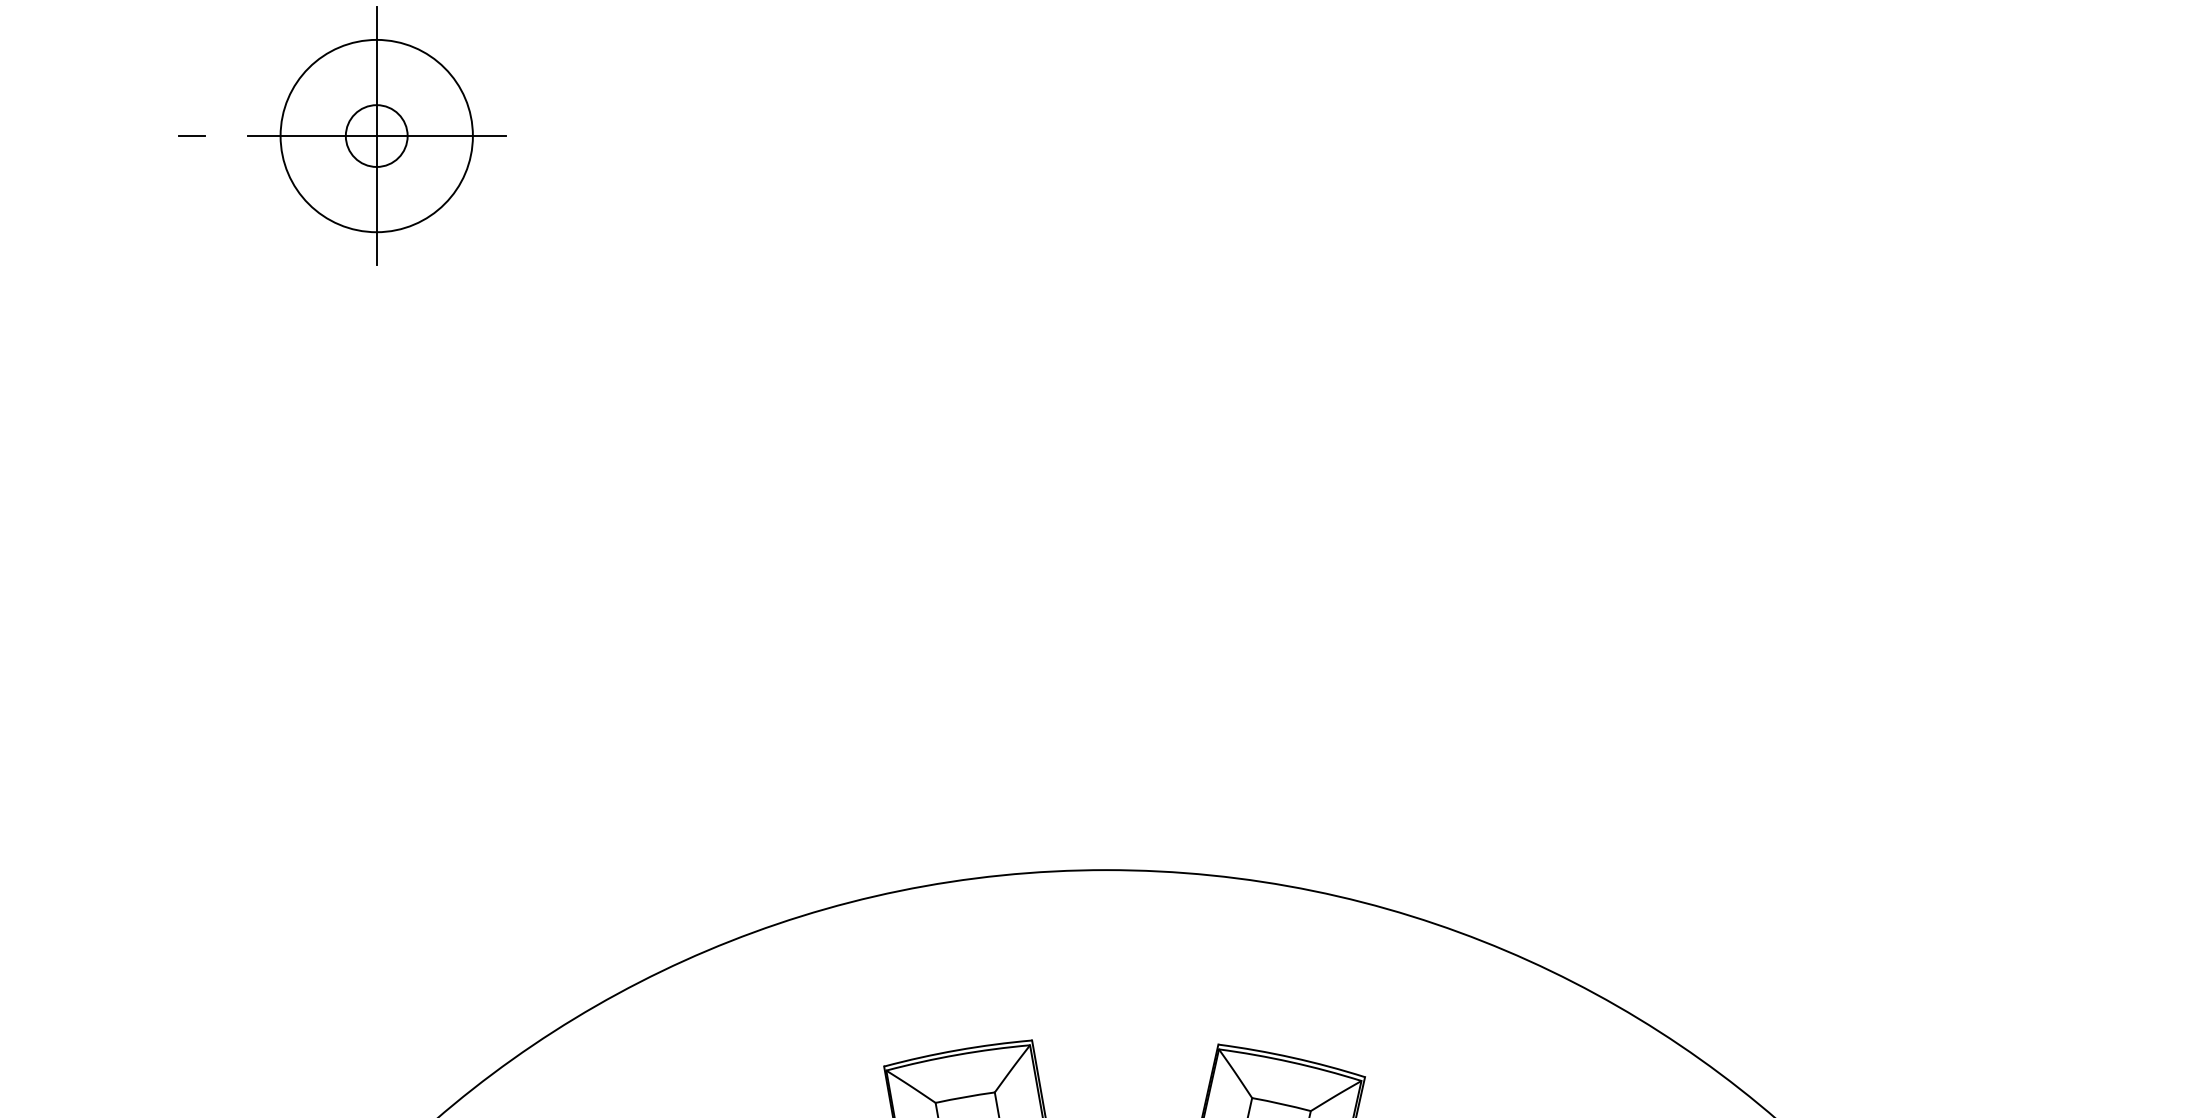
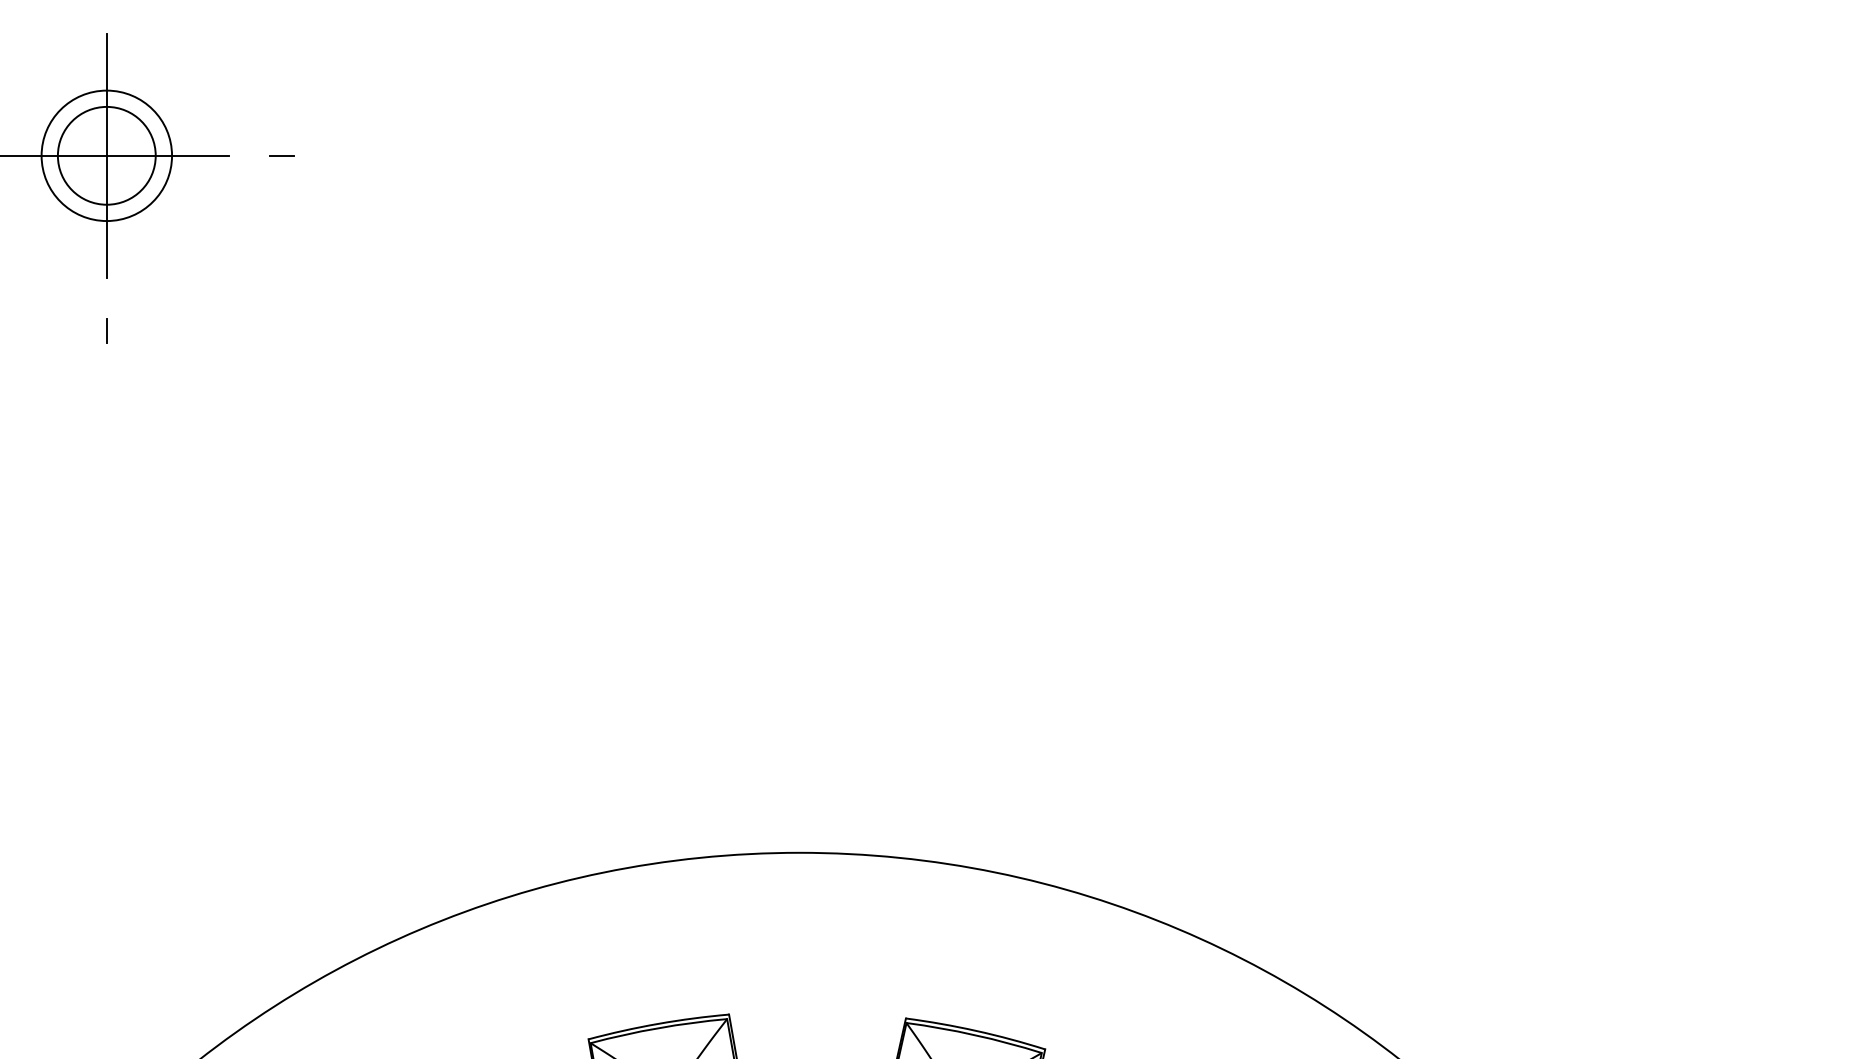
circle: (376, 135) -> (106, 155), size x0.71
circle: (376, 135) -> (106, 155), size x1.67
line: (560, 135) -> (281, 155), added
line: (376, 320) -> (106, 330), added

